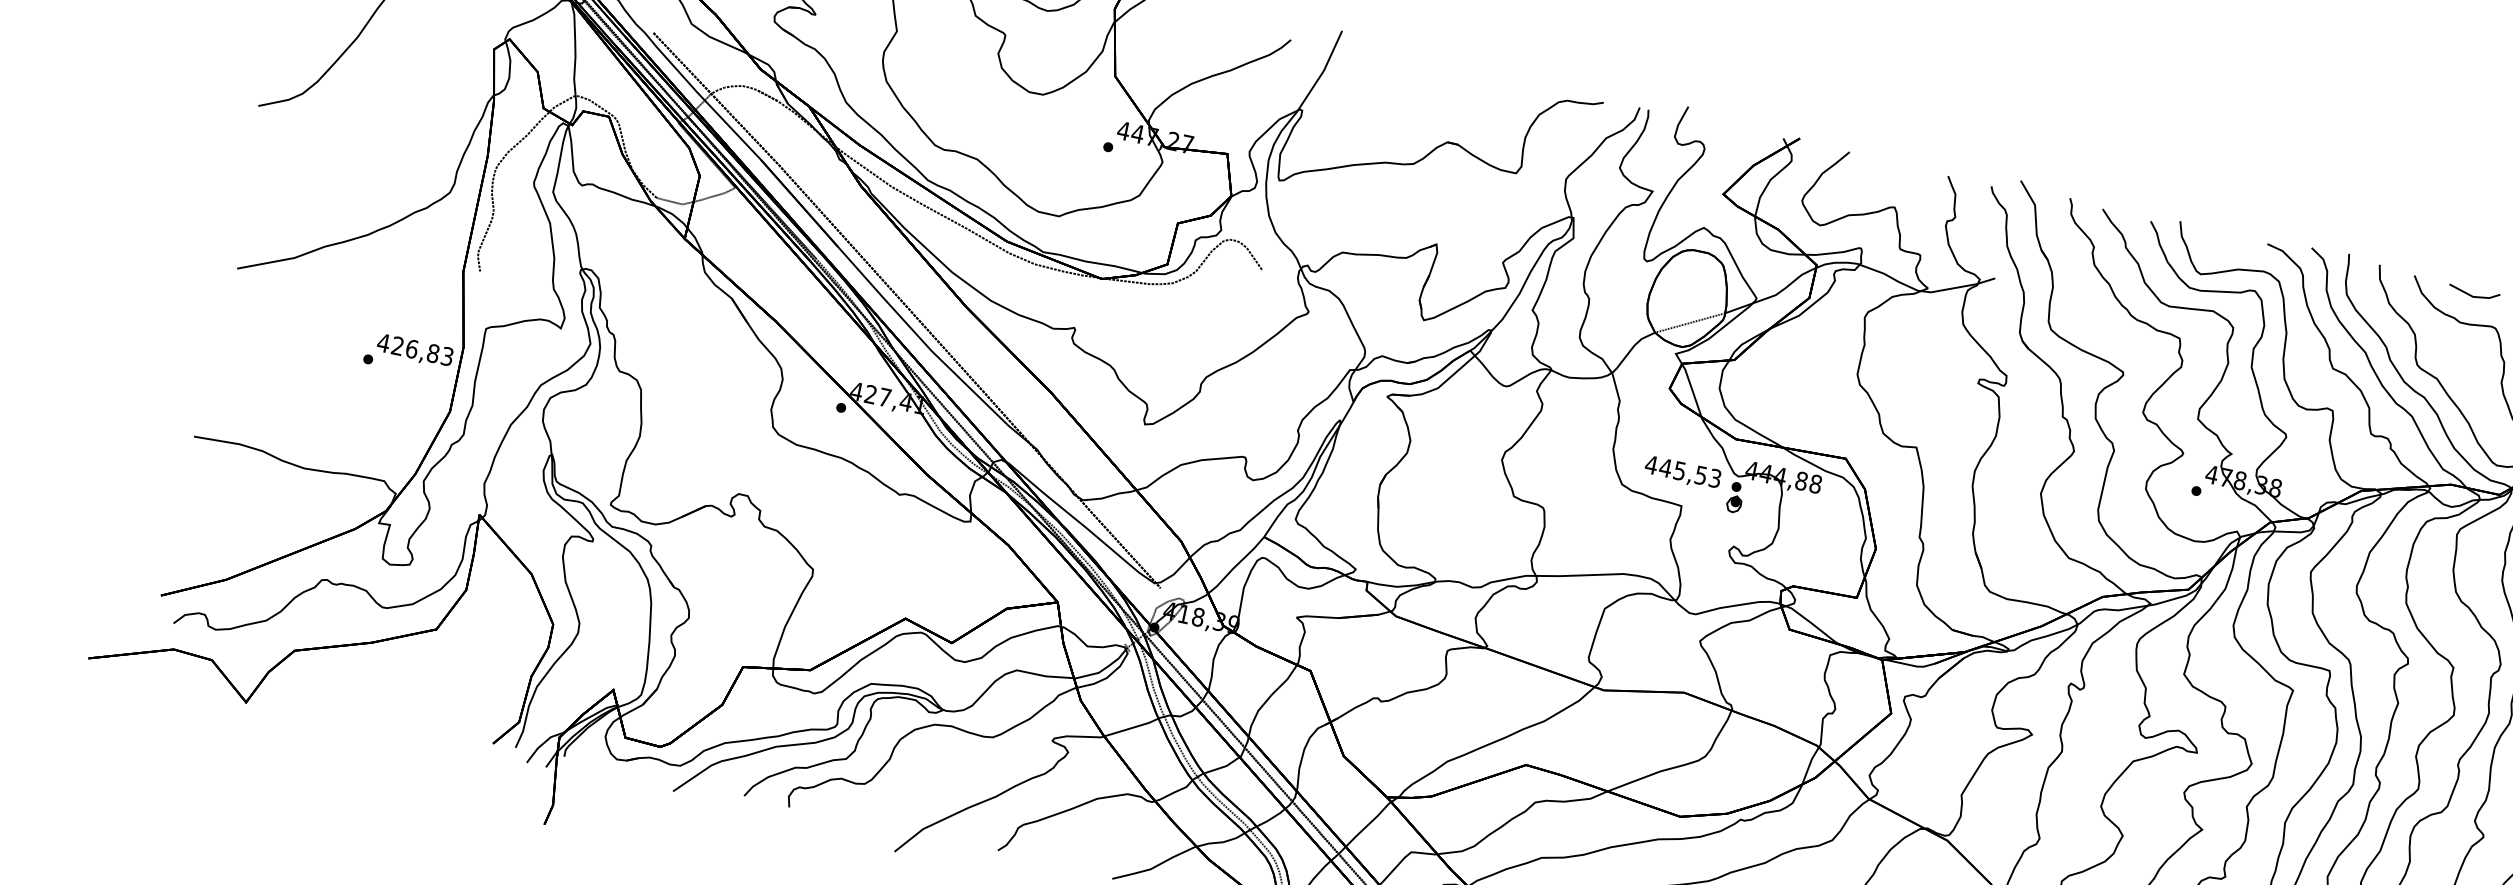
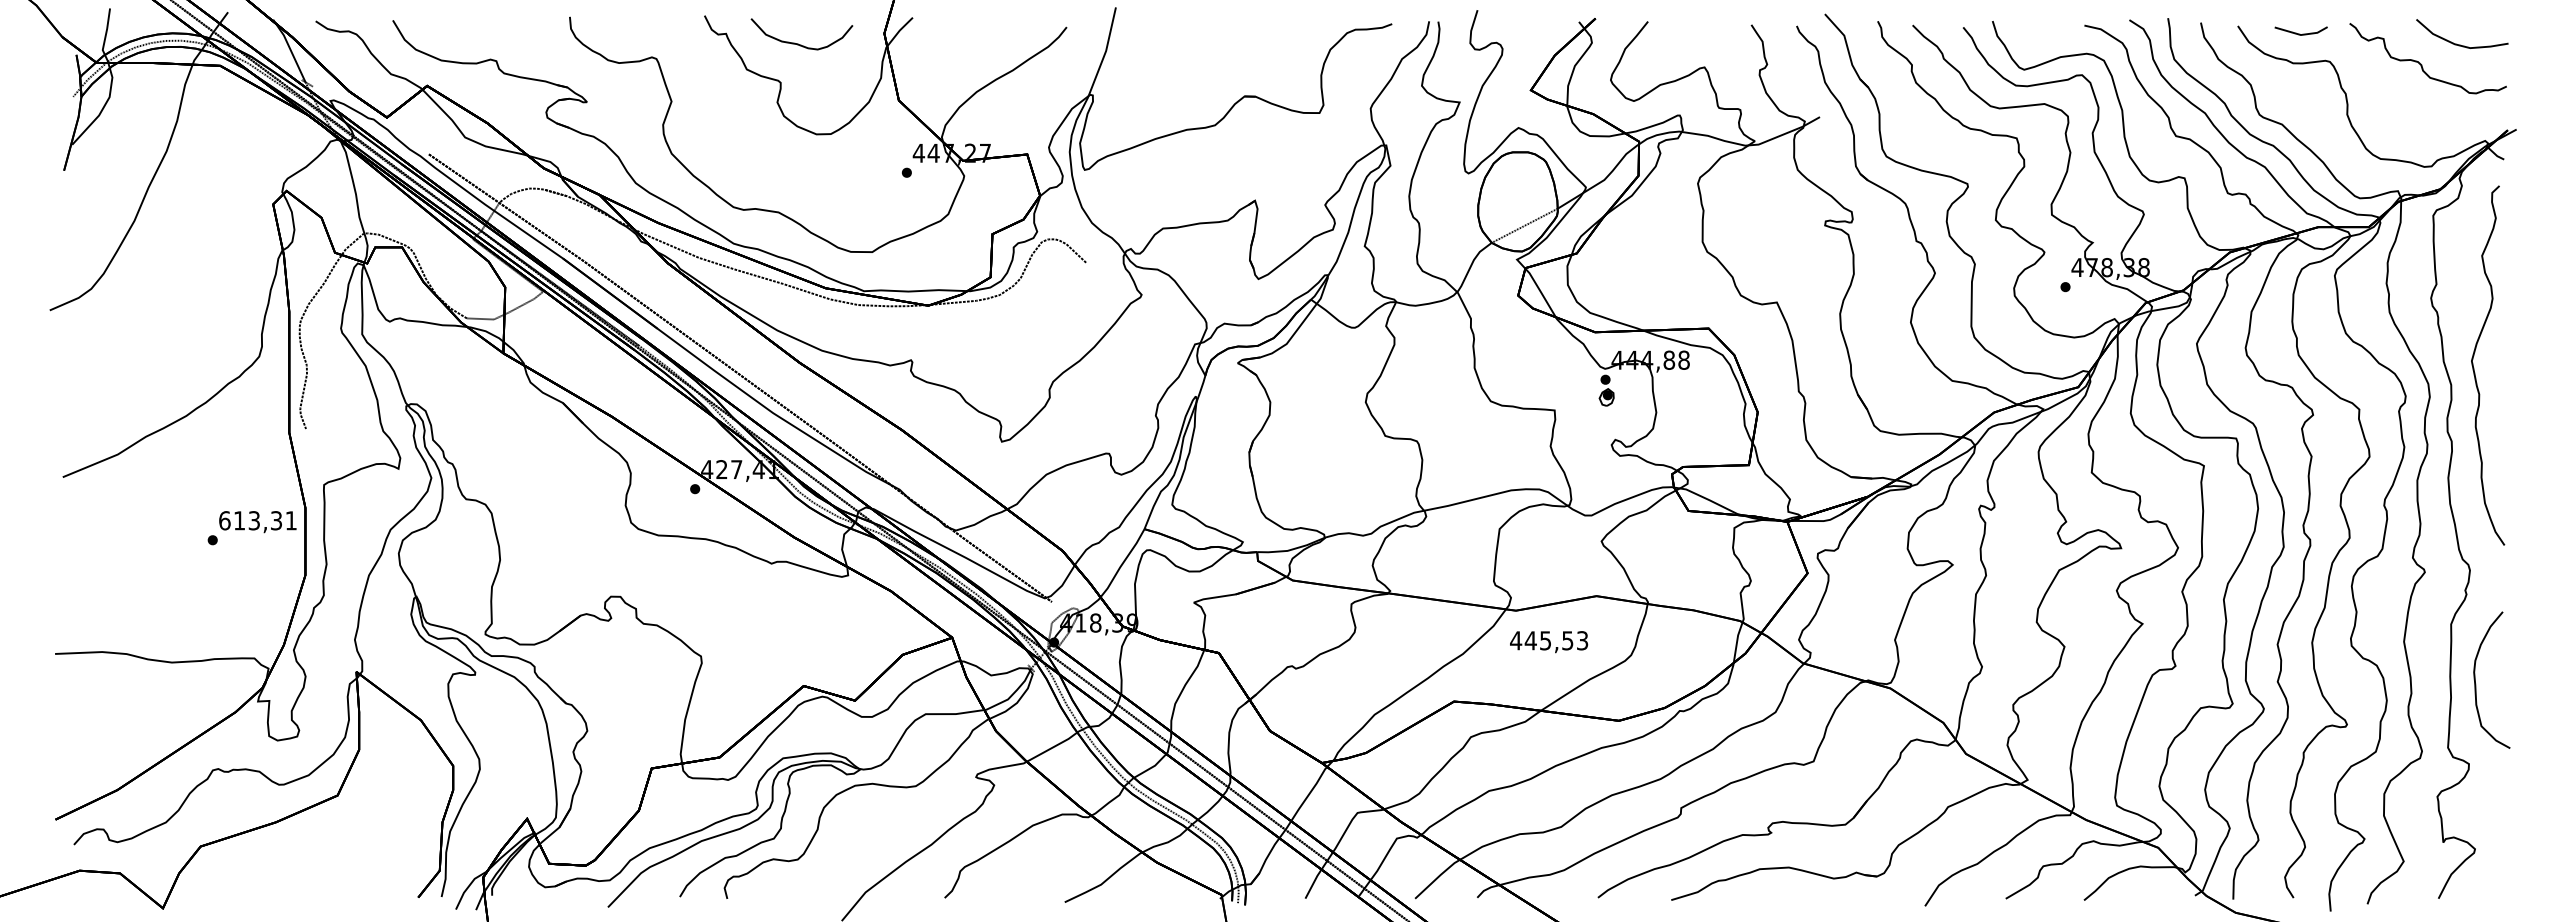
text: (415, 349) -> (257, 520), 426,83 -> 613,31
text: (1683, 473) -> (1549, 642), moved

